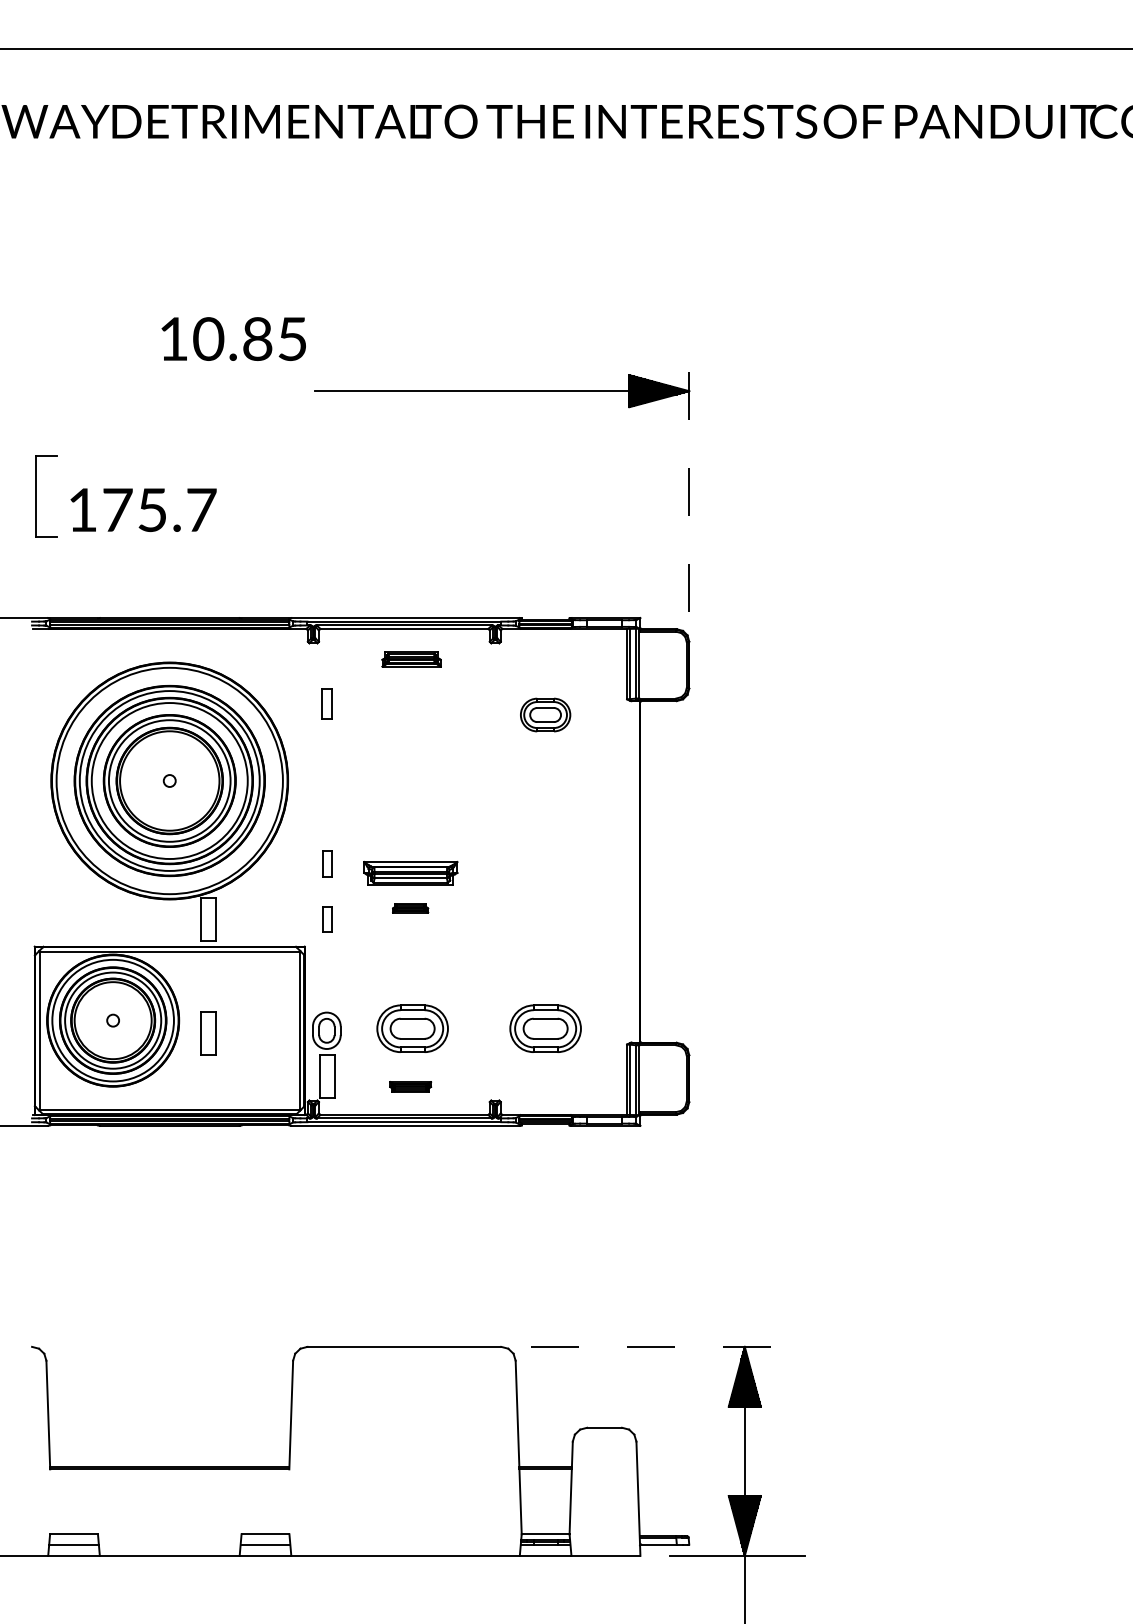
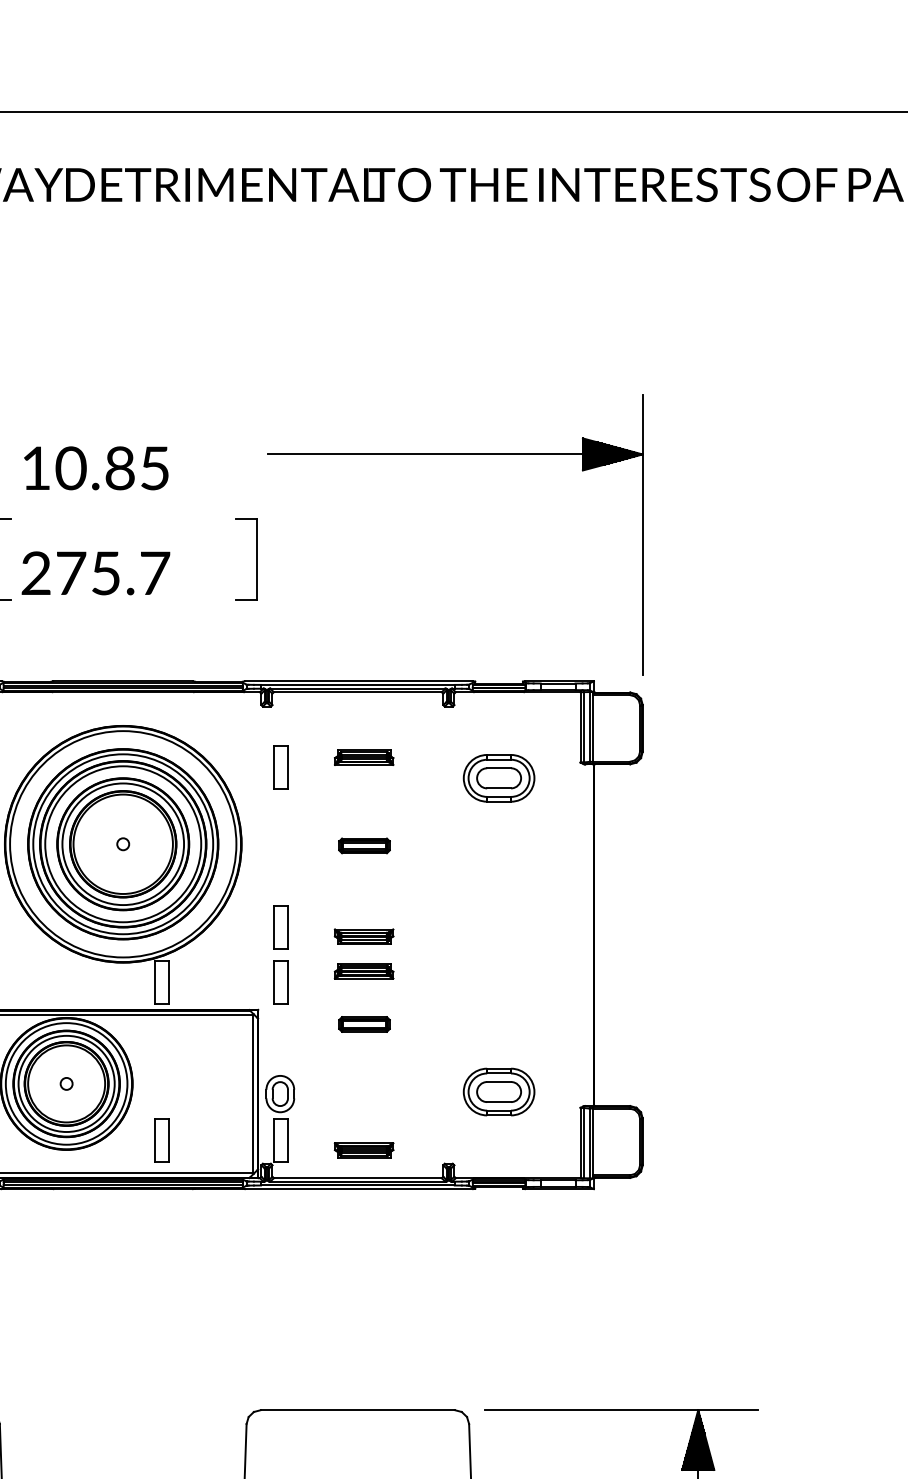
text: (233, 338) -> (95, 467), moved
line: (689, 471) -> (642, 534), dashed -> solid
part: (303, 496) -> (256, 559), added
text: (82, 509) -> (35, 572), 175.7 -> 275.7
part: (411, 659) -> (363, 757), moved
part: (327, 703) -> (280, 766), size x1.43
part: (545, 714) -> (498, 777), size x1.43
part: (410, 782) -> (363, 845), added
part: (327, 864) -> (280, 927), size x1.67
part: (410, 873) -> (363, 936), size x0.62
part: (410, 908) -> (363, 971), size x1.67
part: (327, 919) -> (280, 982), size x1.67
part: (410, 960) -> (363, 1023), added
part: (412, 1028) -> (365, 1091), removed
part: (208, 1033) -> (161, 1139), moved
part: (410, 1086) -> (363, 1149), size x1.43
line: (667, 1346) -> (620, 1409), dashed -> solid

